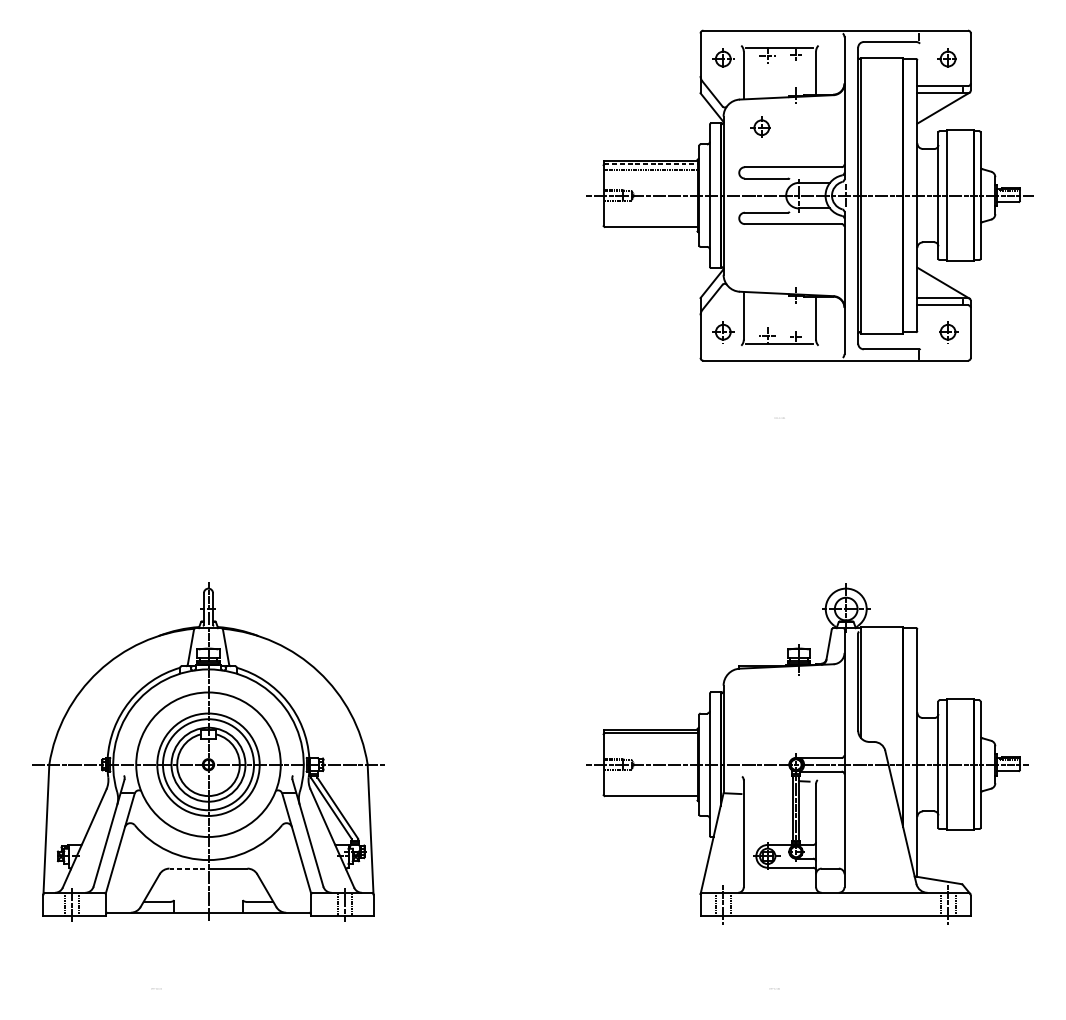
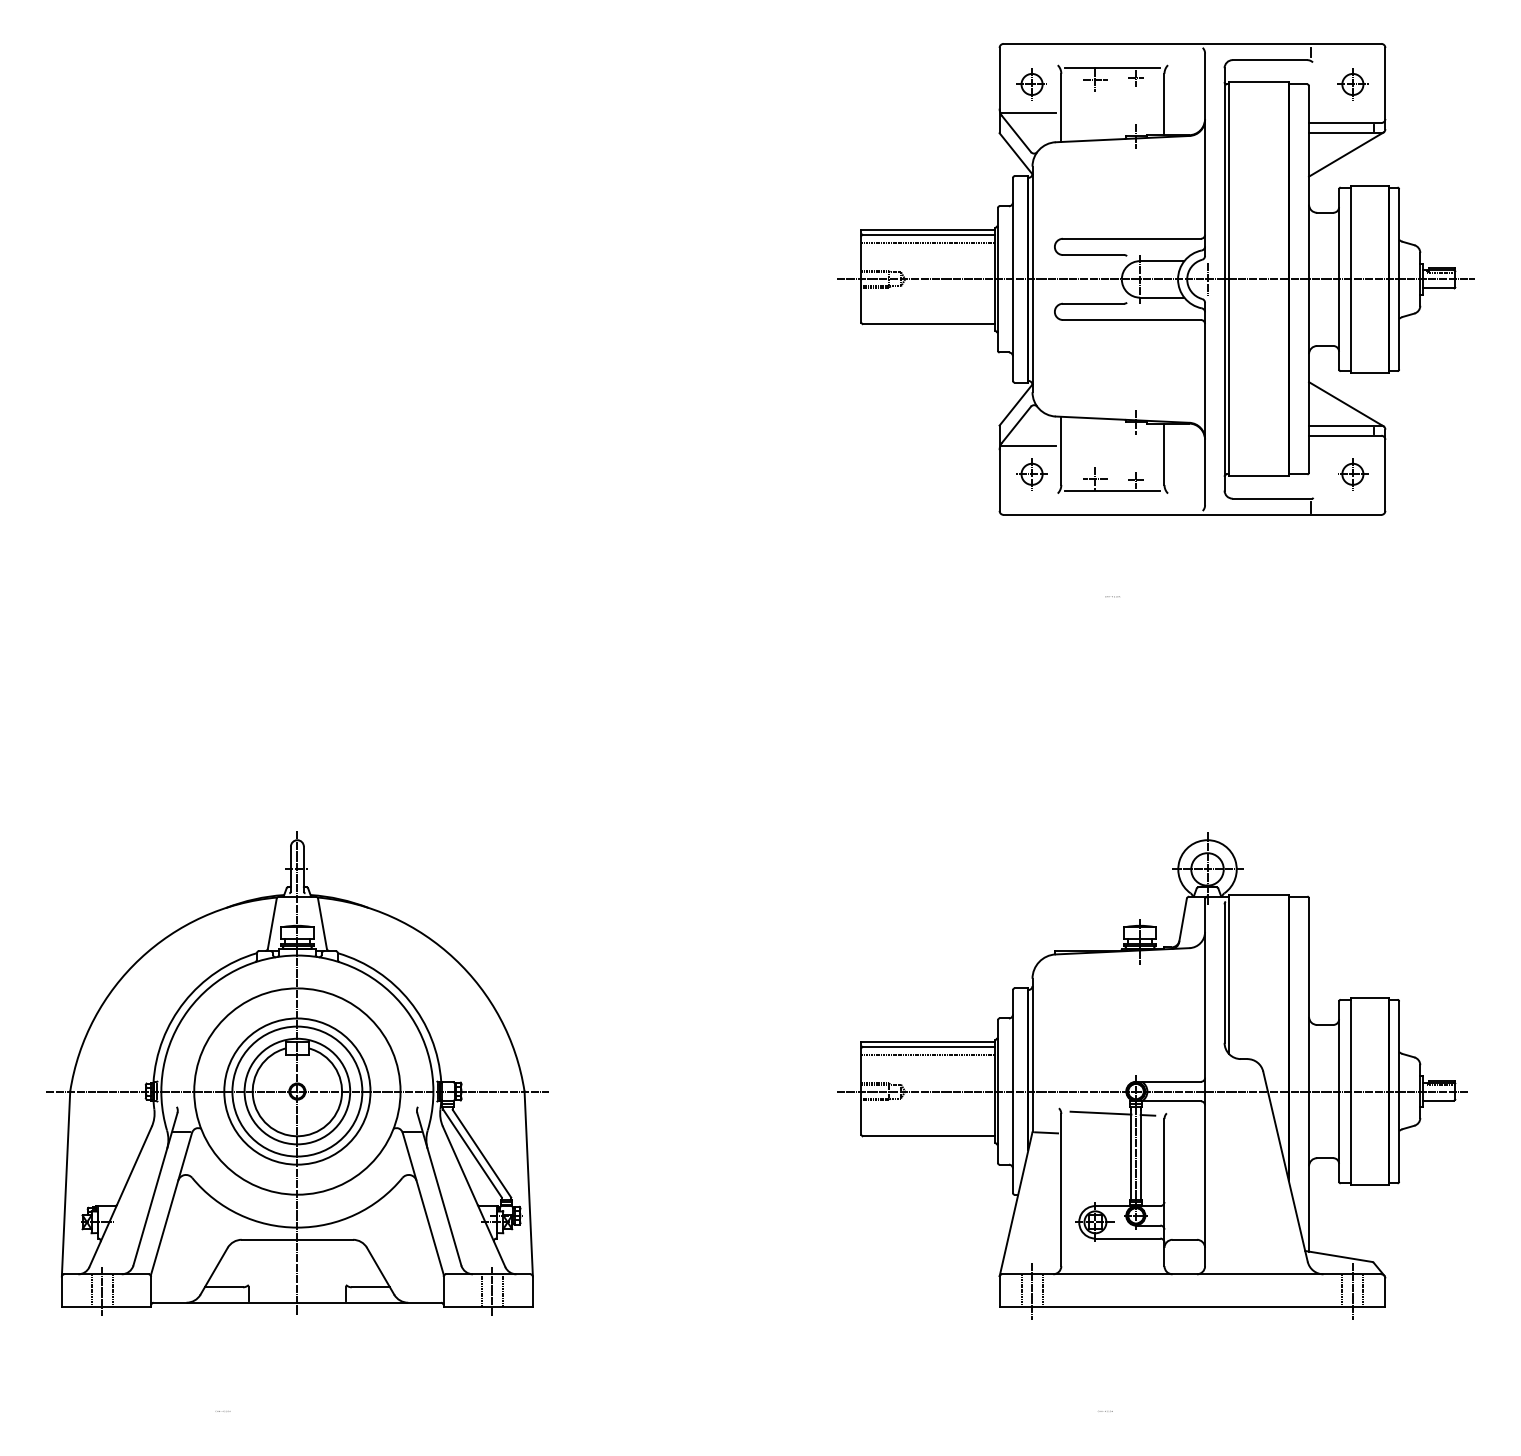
line: (721, 78) -> (1029, 112), added
part: (761, 127) -> (1086, 182), removed
line: (651, 164) -> (929, 234), dashed -> solid
line: (721, 312) -> (1029, 445), added
line: (650, 739) -> (928, 1055), added
line: (771, 779) -> (1100, 1112), added
line: (188, 868) -> (269, 1239), dashed -> solid

